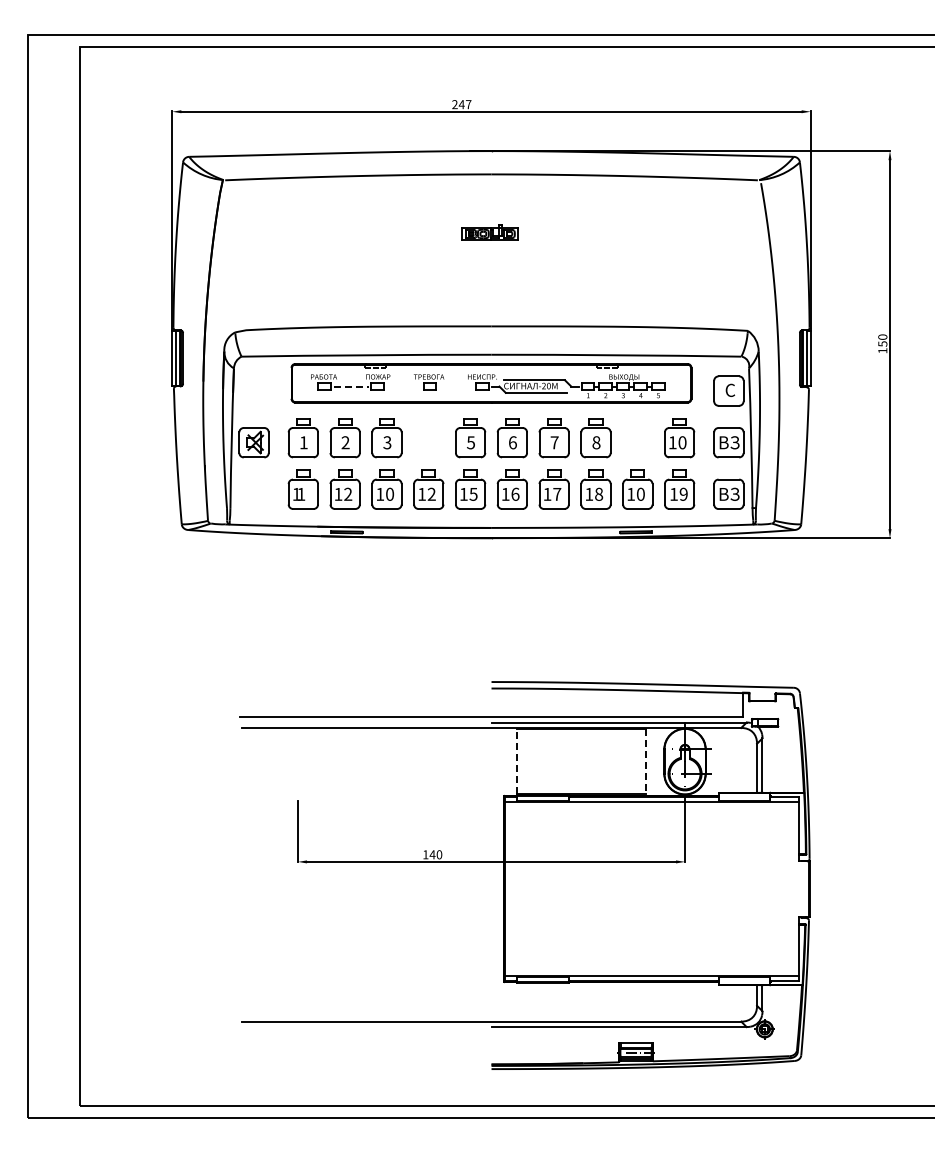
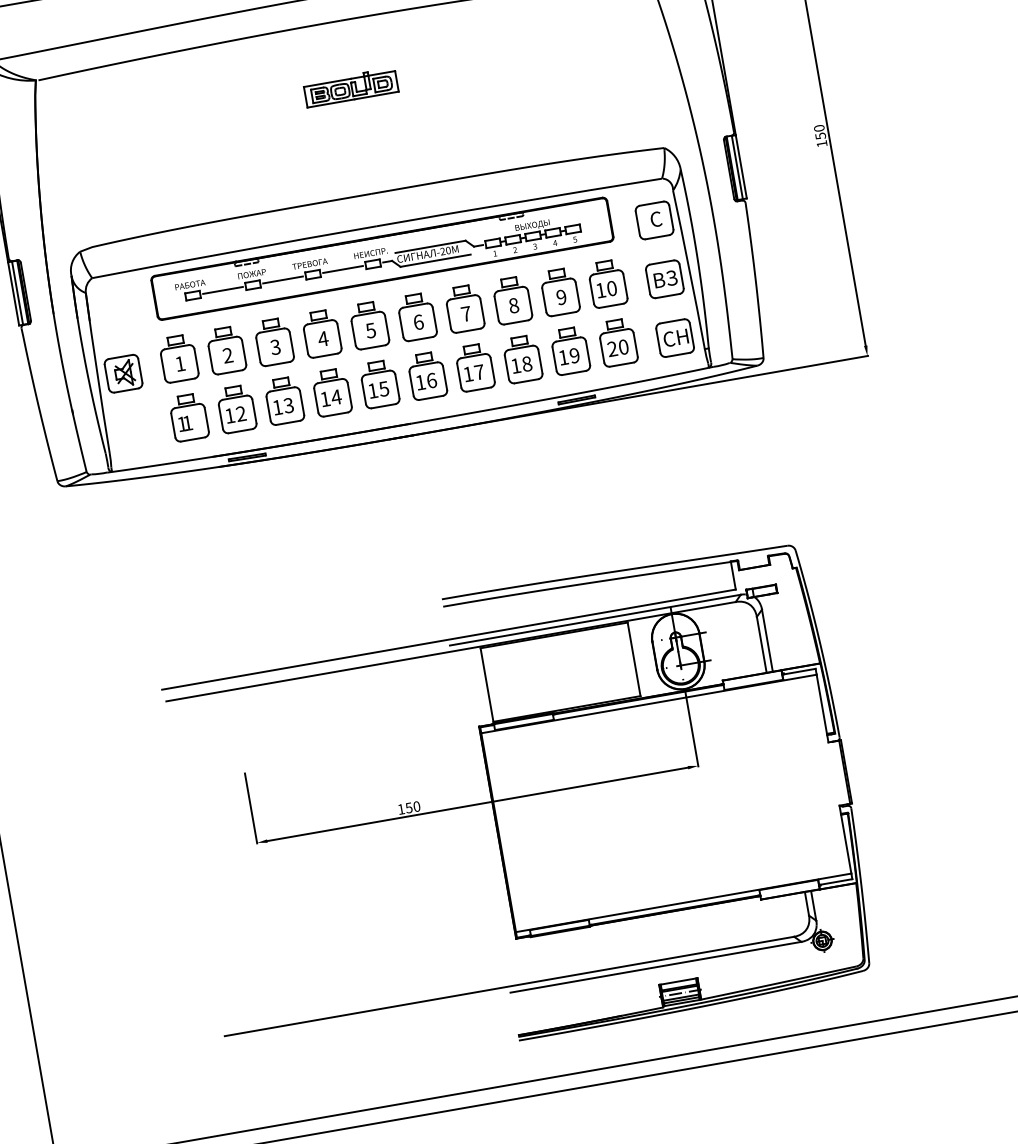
part: (489, 232) -> (350, 87), size x1.43
line: (351, 386) -> (223, 290), dashed -> solid
line: (403, 386) -> (282, 279), added
line: (455, 386) -> (342, 269), added
part: (428, 438) -> (321, 334), added
part: (637, 438) -> (559, 292), added
text: (431, 493) -> (335, 396), 12 -> 14
text: (678, 493) -> (617, 347), 19 -> 20
text: (729, 493) -> (675, 337), ВЗ -> СН
text: (390, 494) -> (289, 405), 10 -> 13
text: (640, 494) -> (574, 355), 10 -> 19
line: (517, 761) -> (487, 684), dashed -> solid
line: (646, 762) -> (634, 660), dashed -> solid
text: (432, 854) -> (408, 807), 140 -> 150

